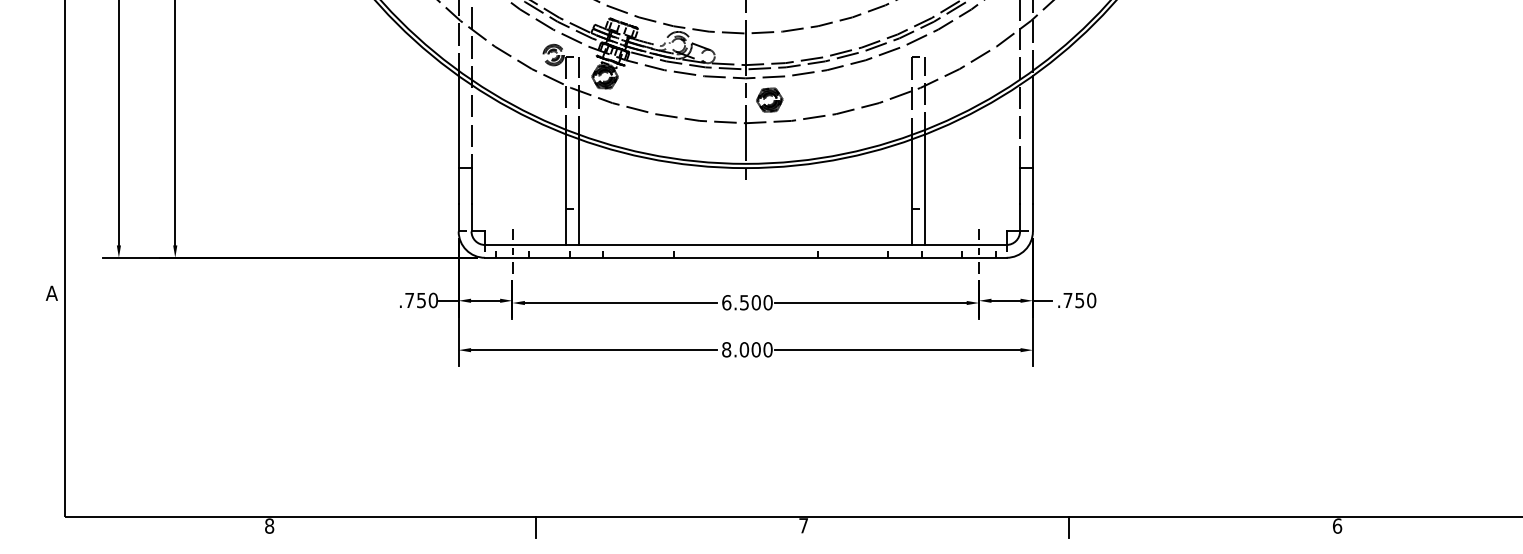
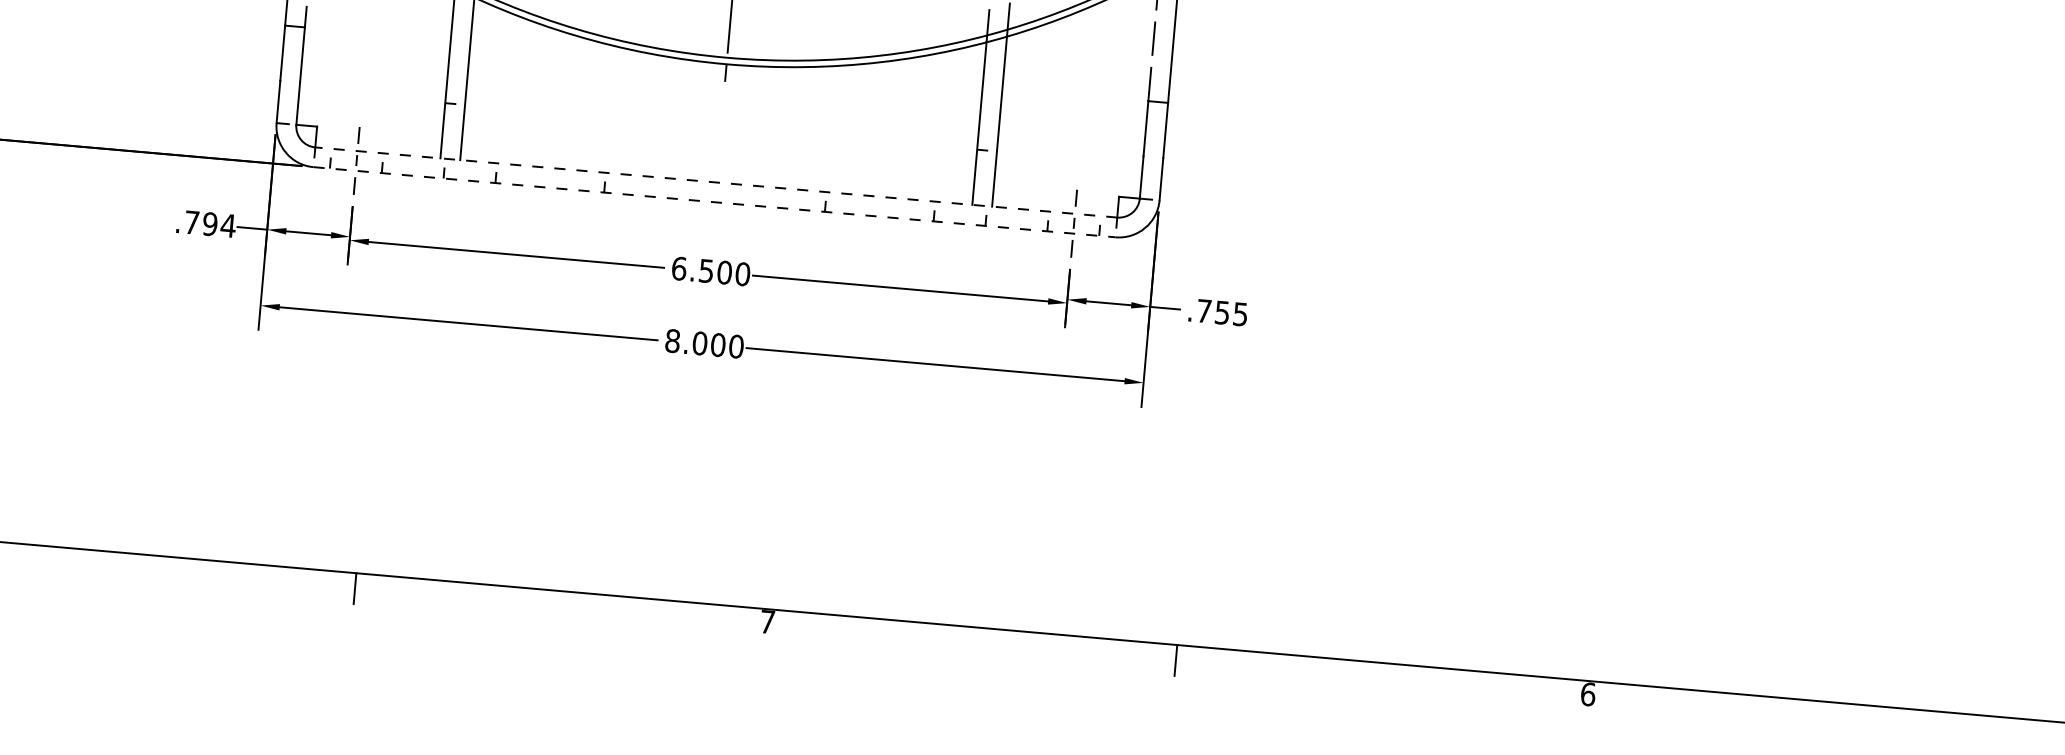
line: (745, 244) -> (715, 181), solid -> dashed
line: (745, 257) -> (714, 201), solid -> dashed
text: (427, 300) -> (219, 225), .750 -> .794
text: (1091, 300) -> (1240, 314), .750 -> .755

